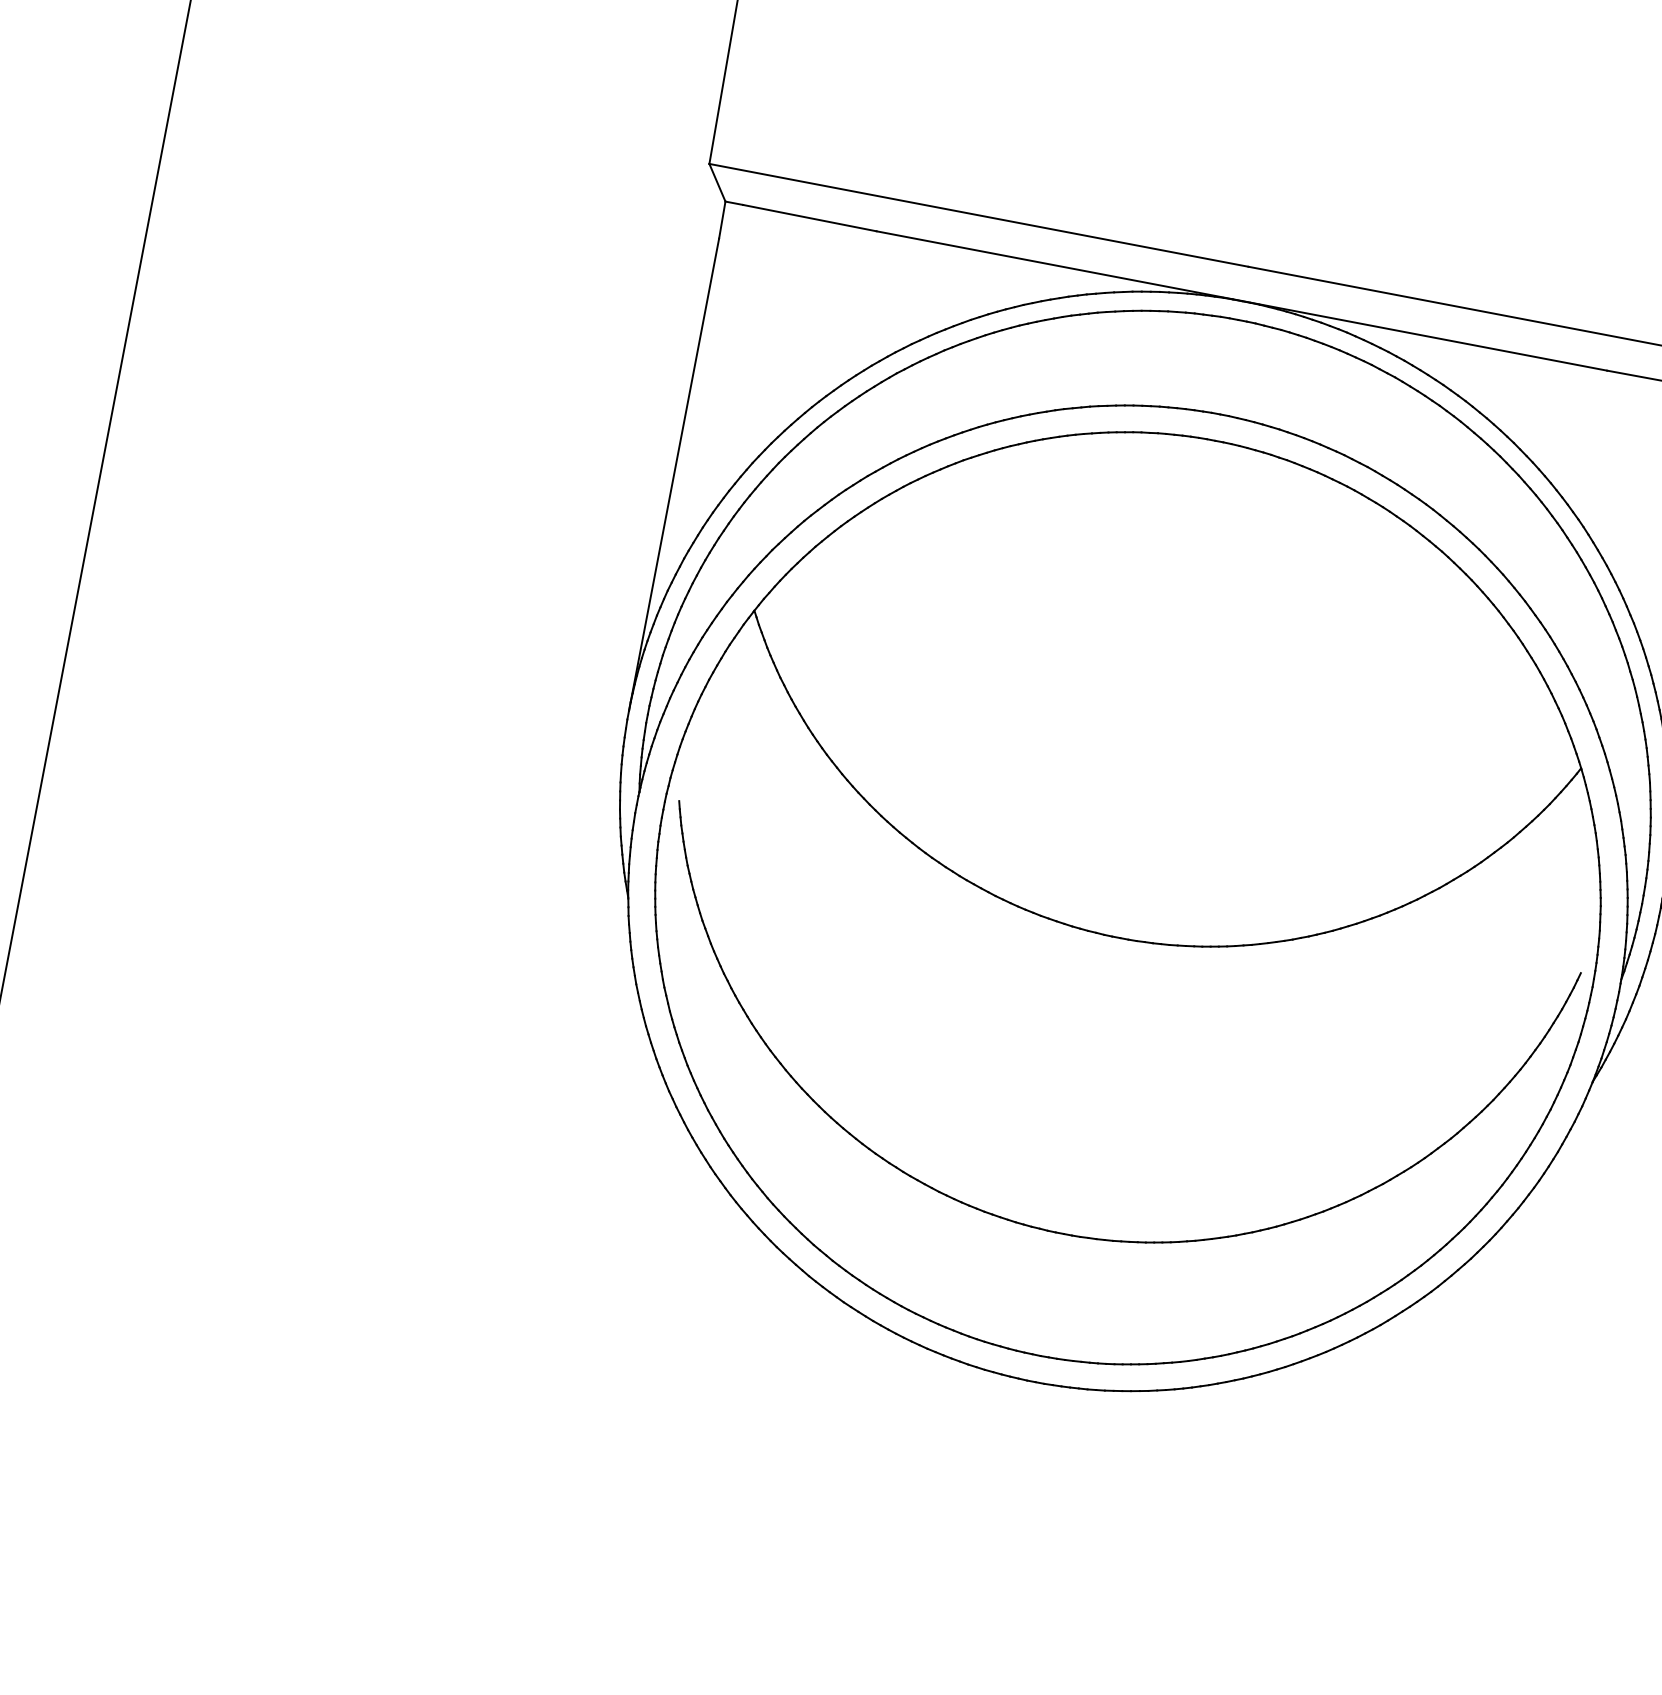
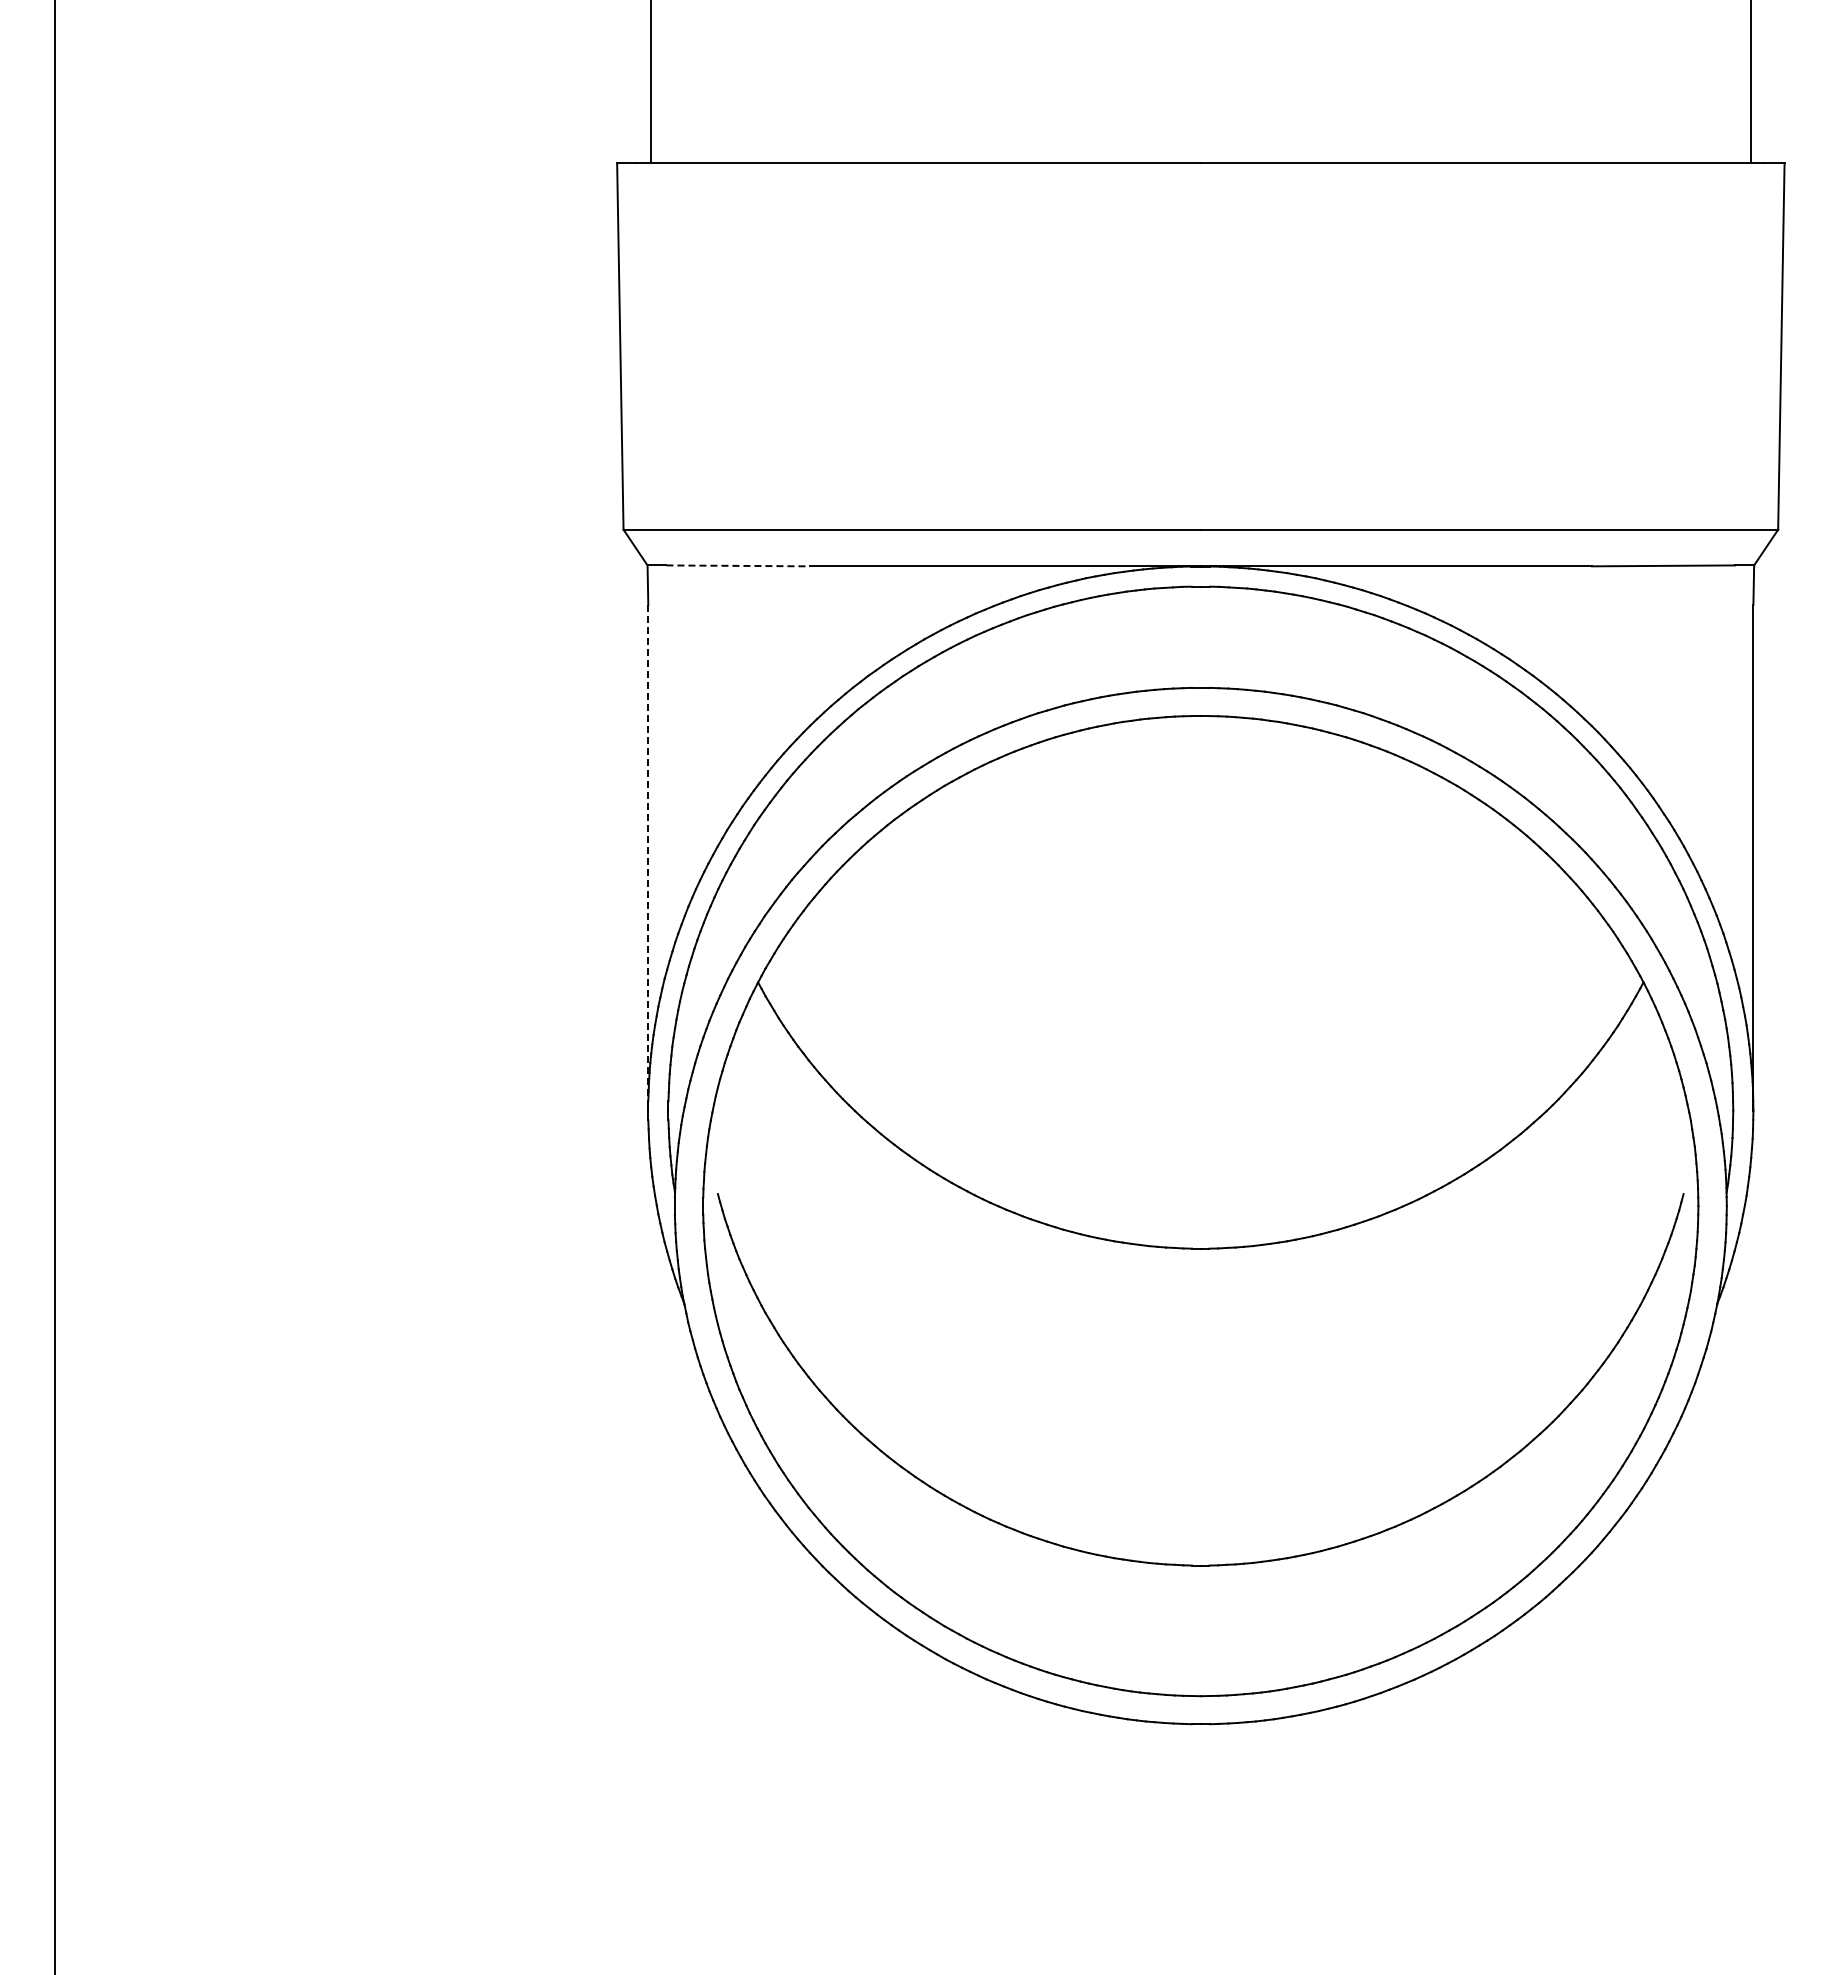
line: (810, 217) -> (738, 565), solid -> dashed
line: (674, 474) -> (648, 857), solid -> dashed

